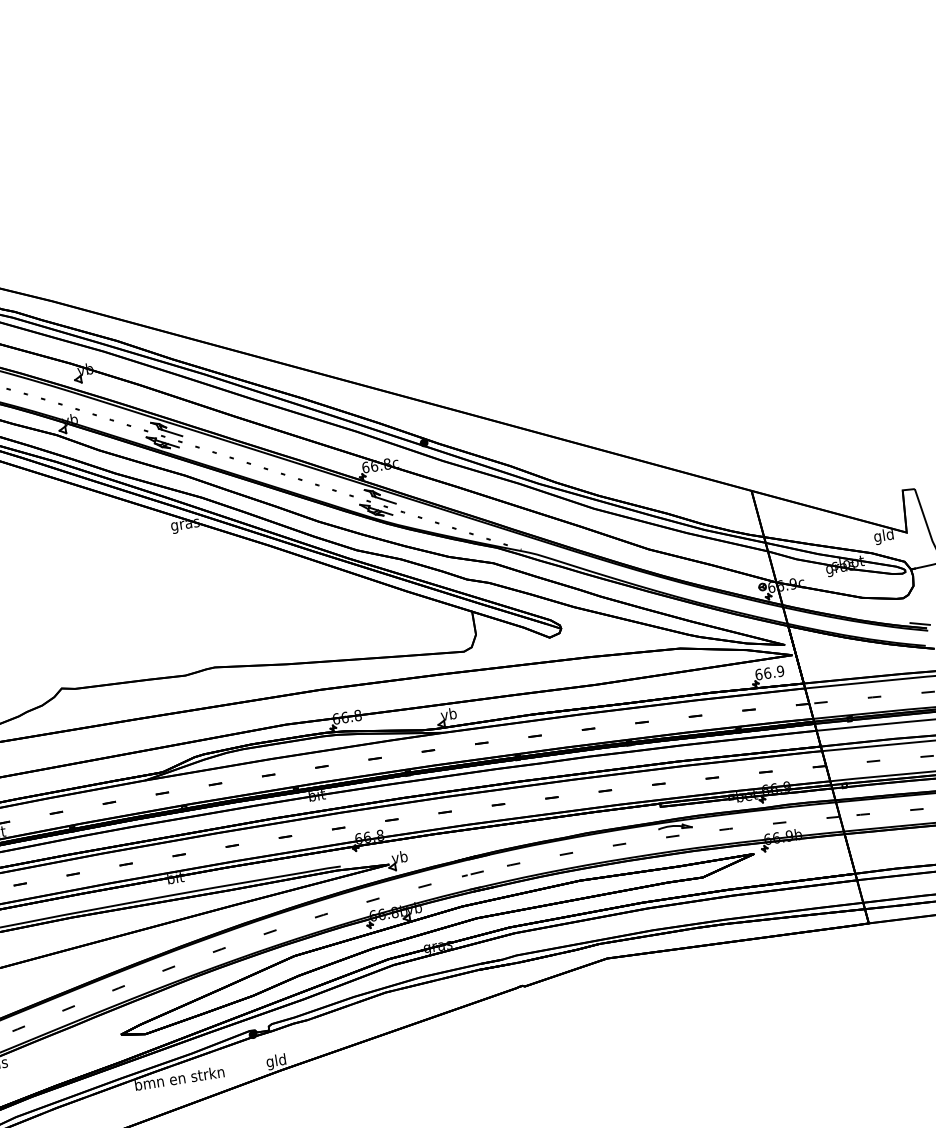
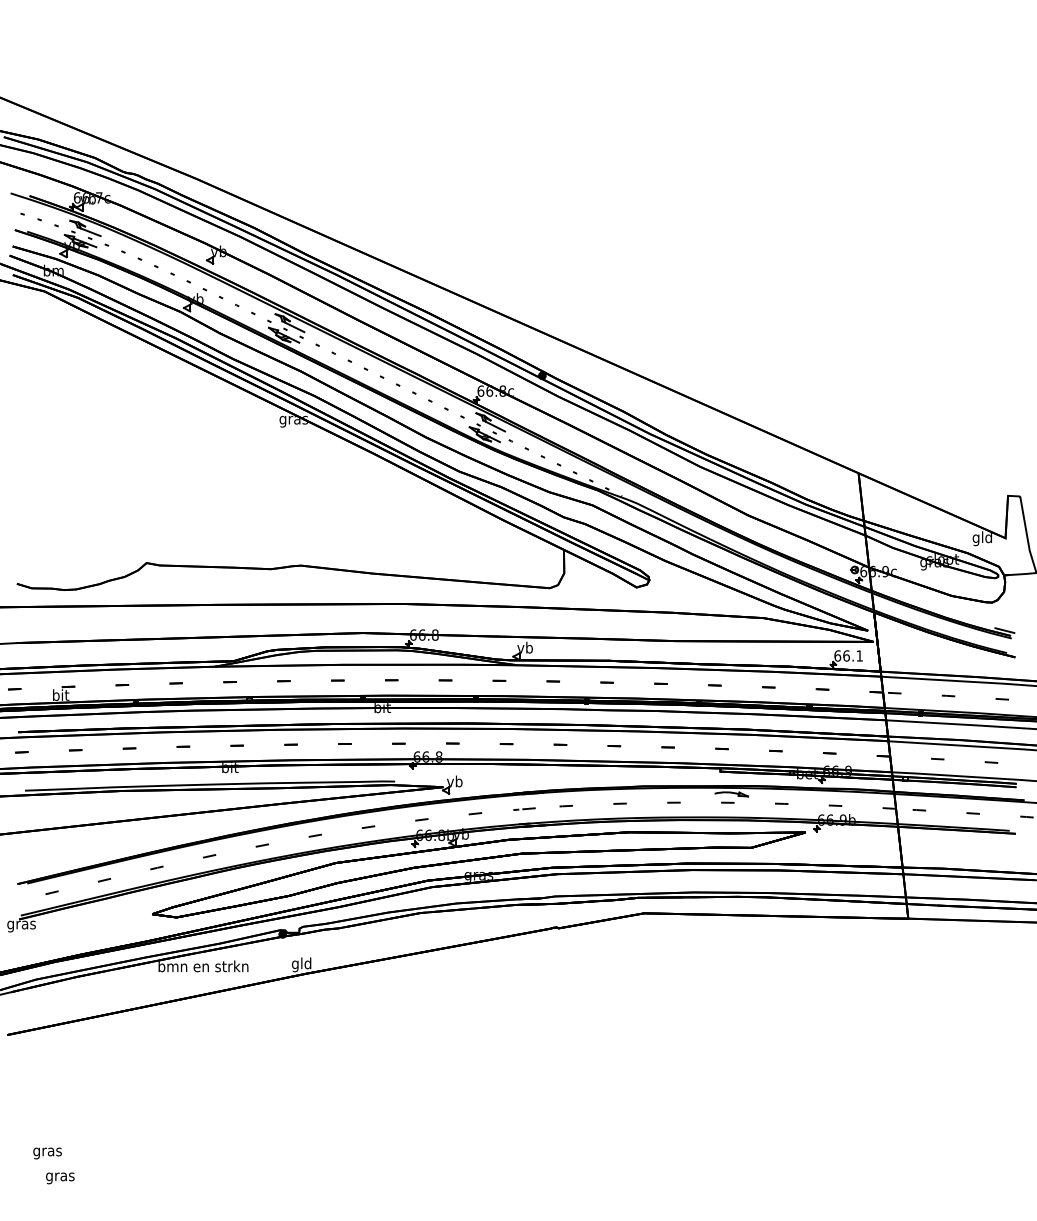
text: (780, 670) -> (859, 655), 66.9 -> 66.1

